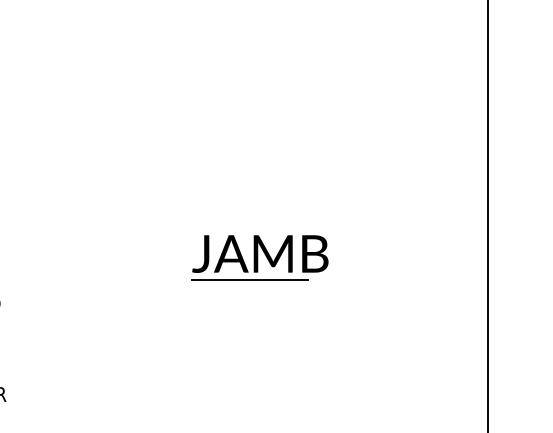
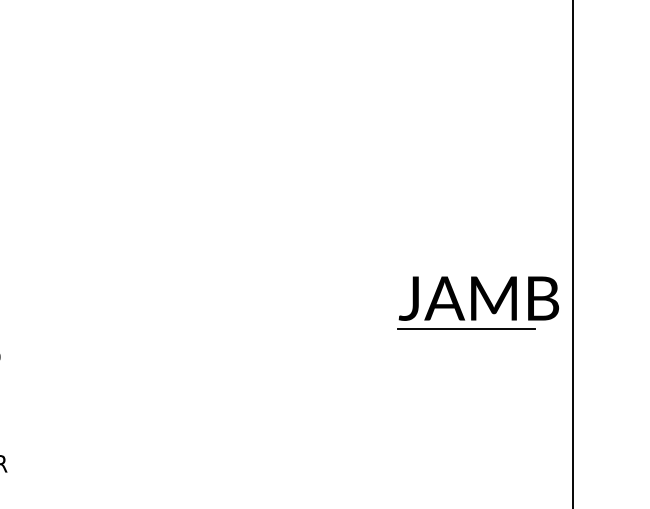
part: (259, 257) -> (477, 302), moved

